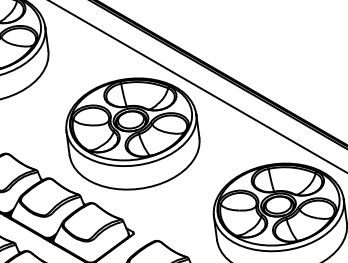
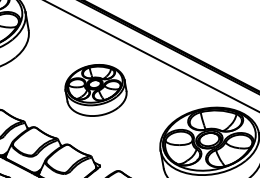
part: (132, 133) -> (95, 90), size x0.6

